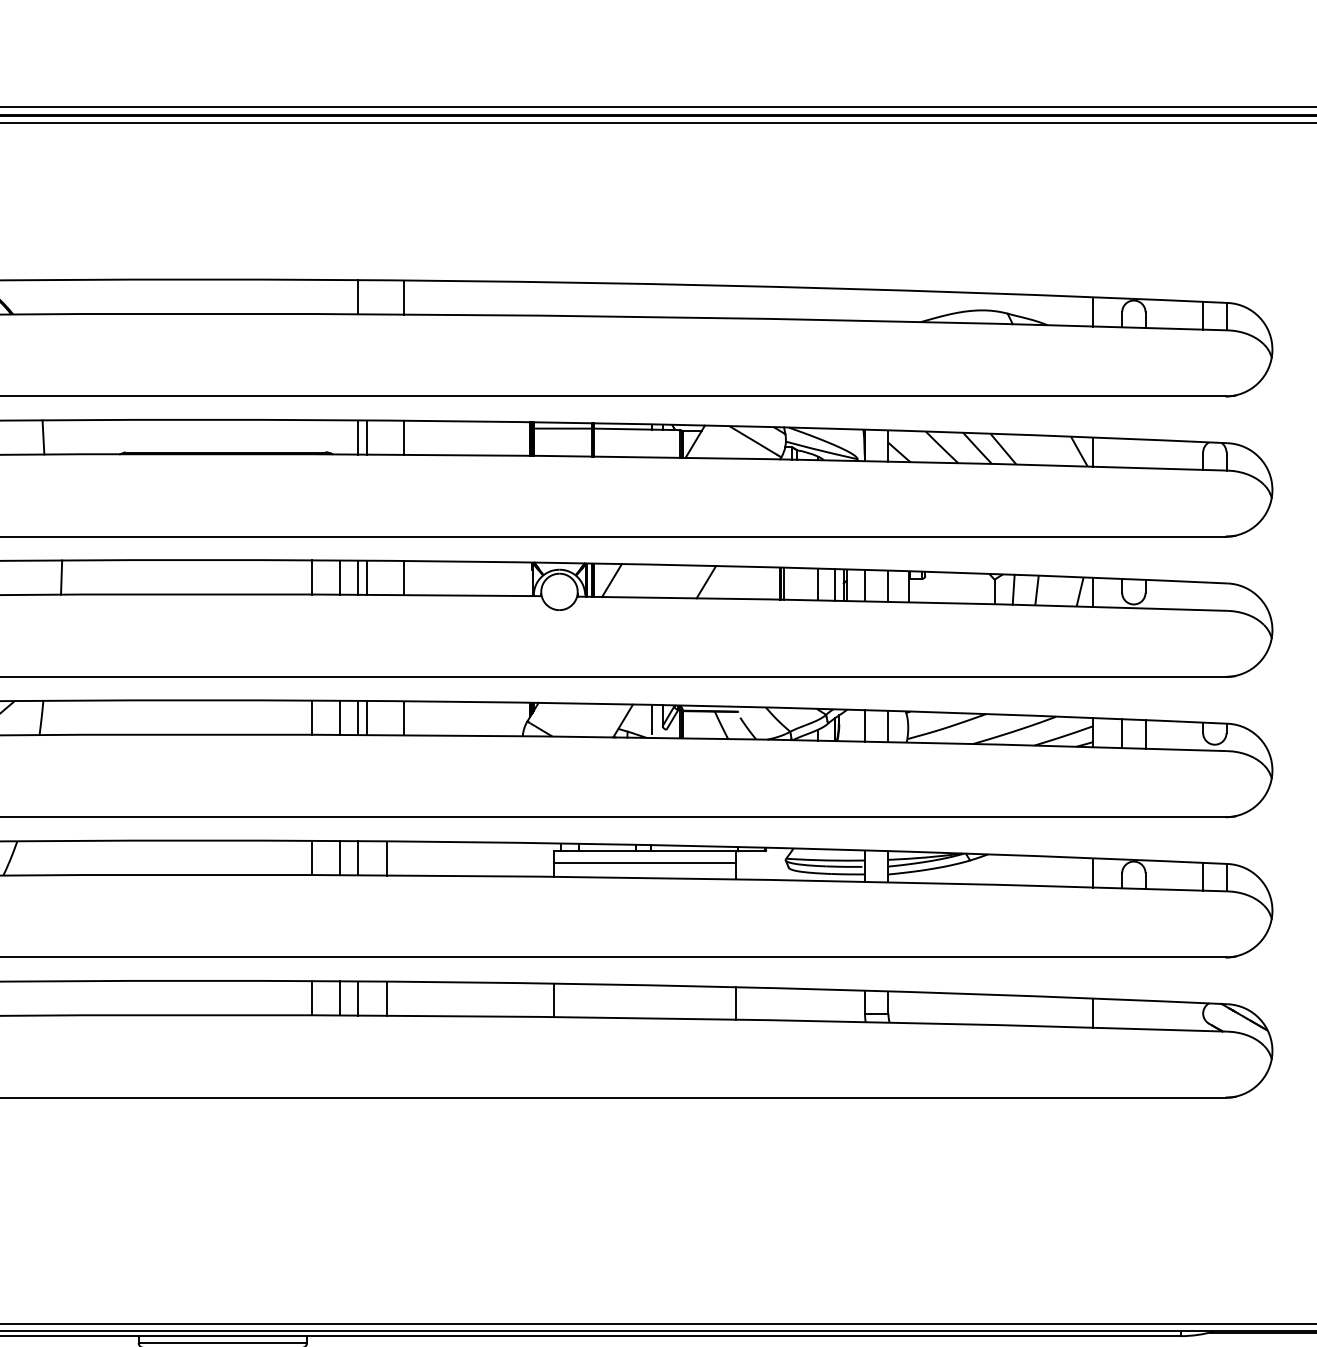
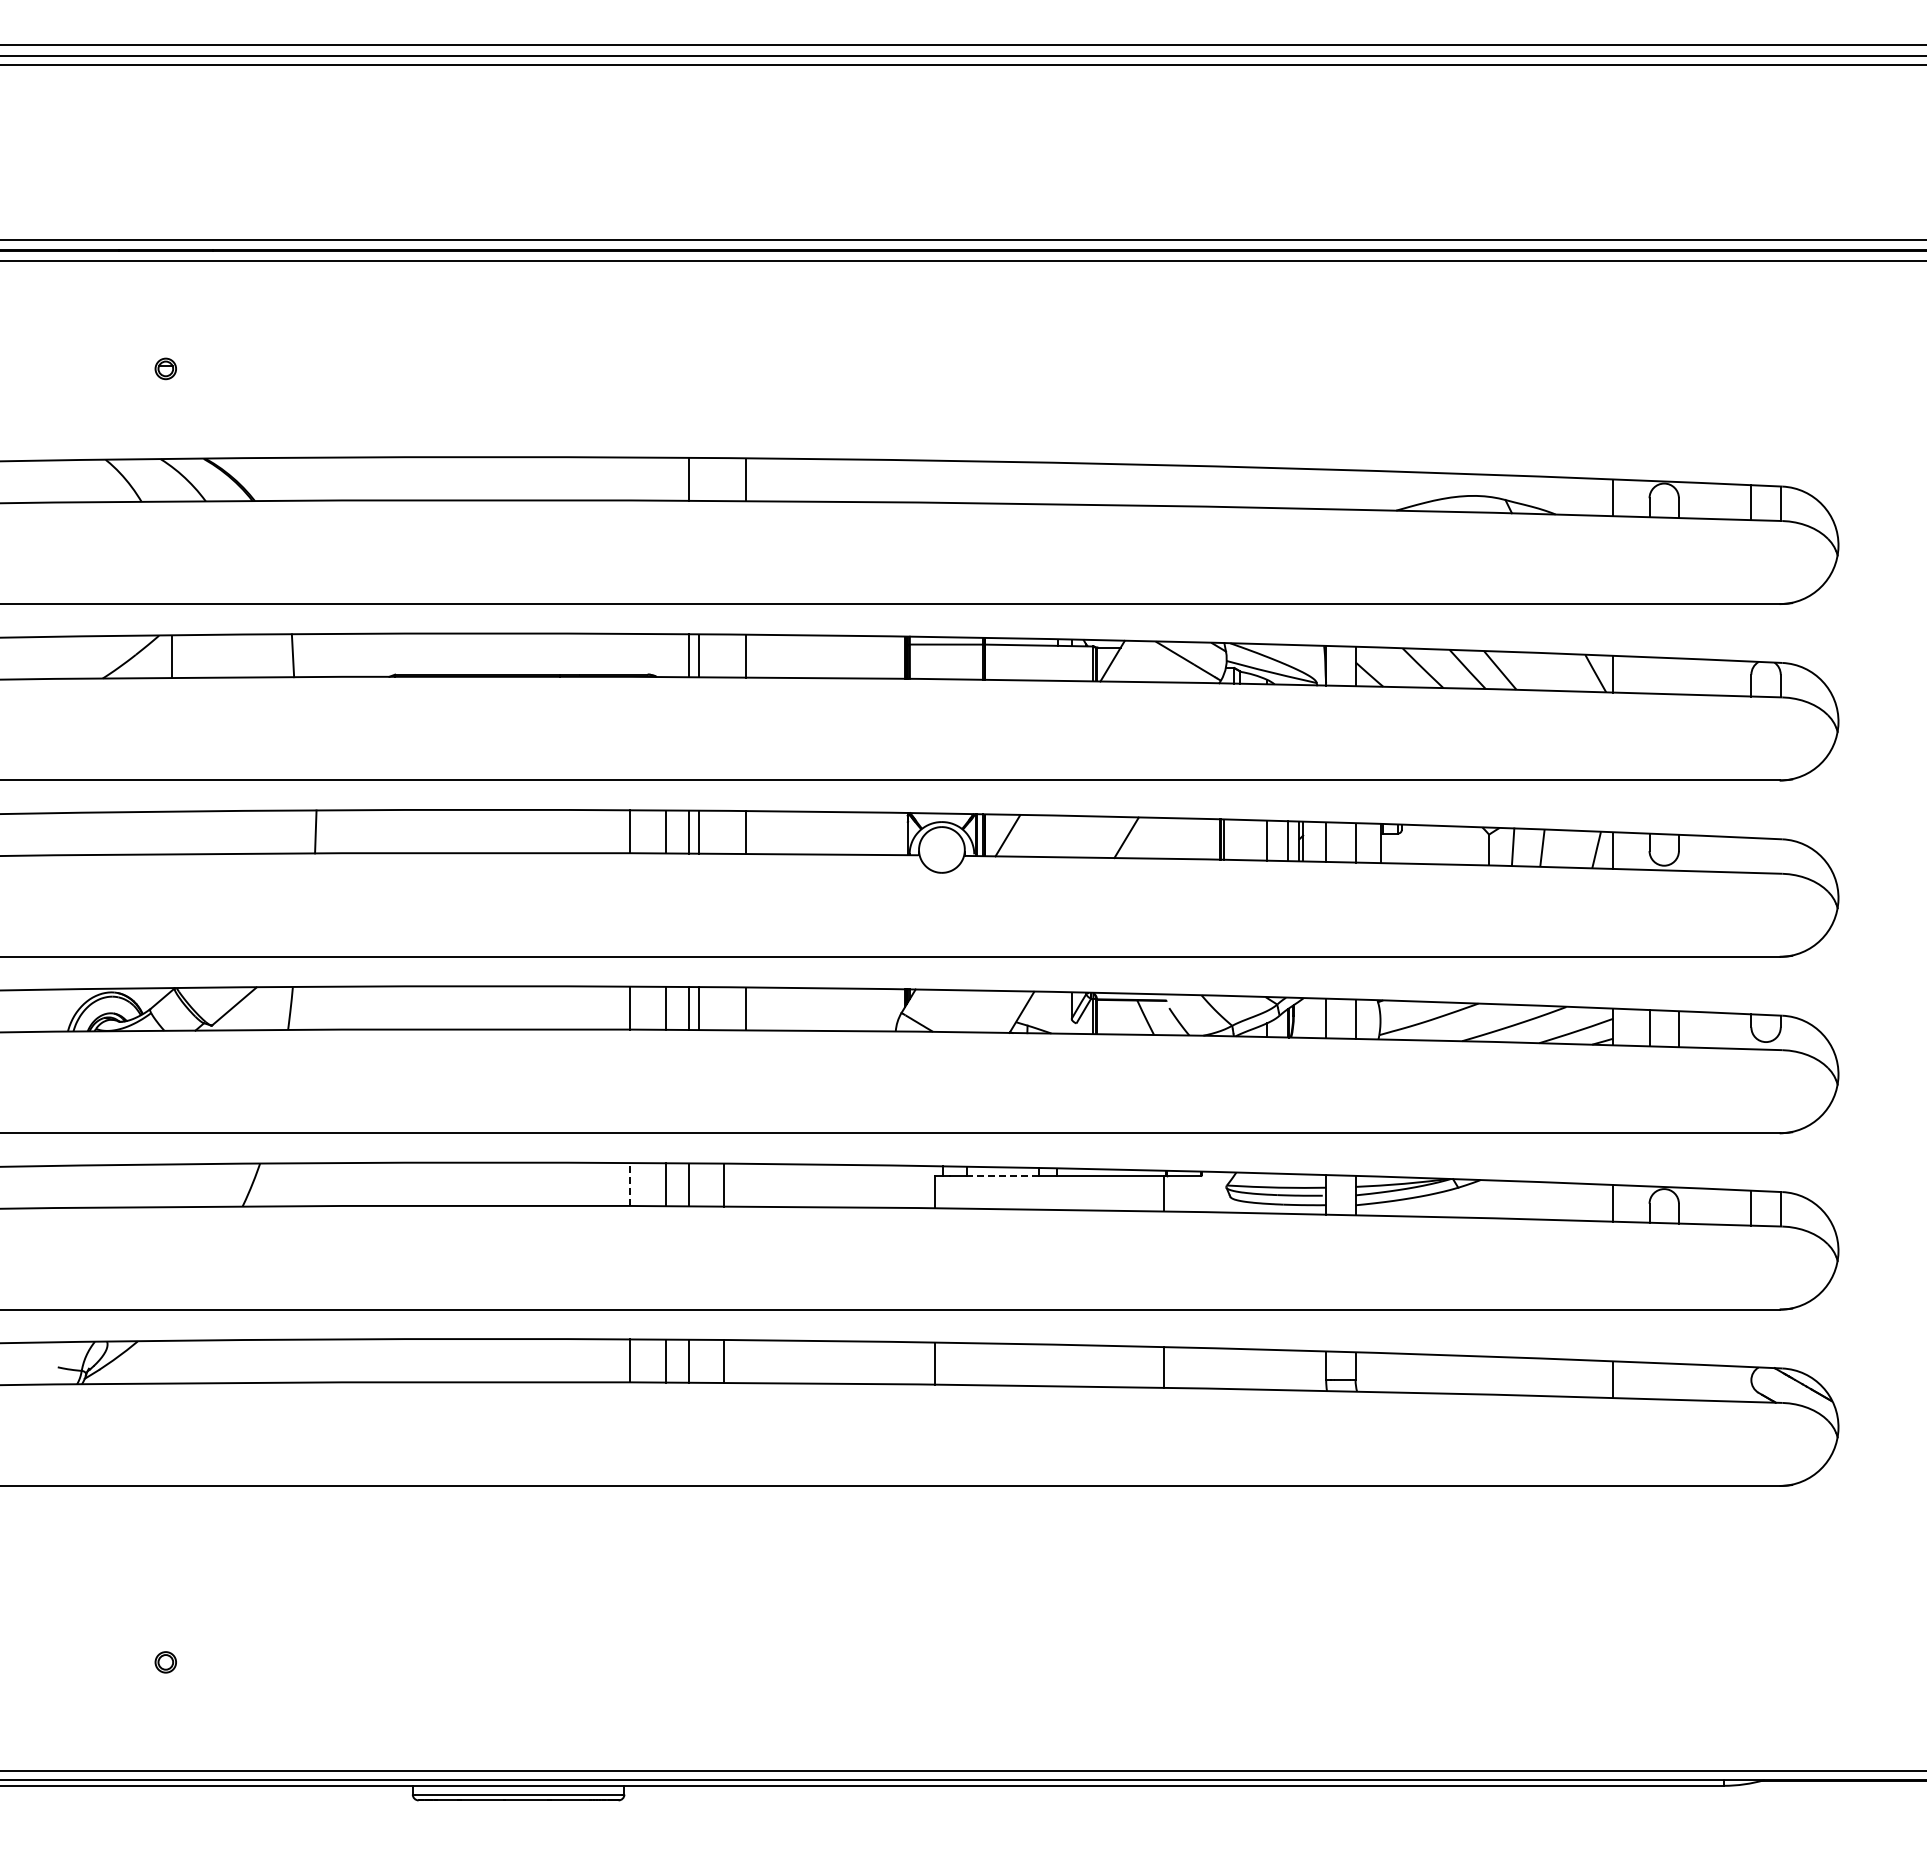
line: (651, 719) -> (1057, 1010), removed
line: (607, 851) -> (1002, 1176), solid -> dashed
line: (311, 857) -> (630, 1184), solid -> dashed
line: (644, 862) -> (1048, 1190), removed

